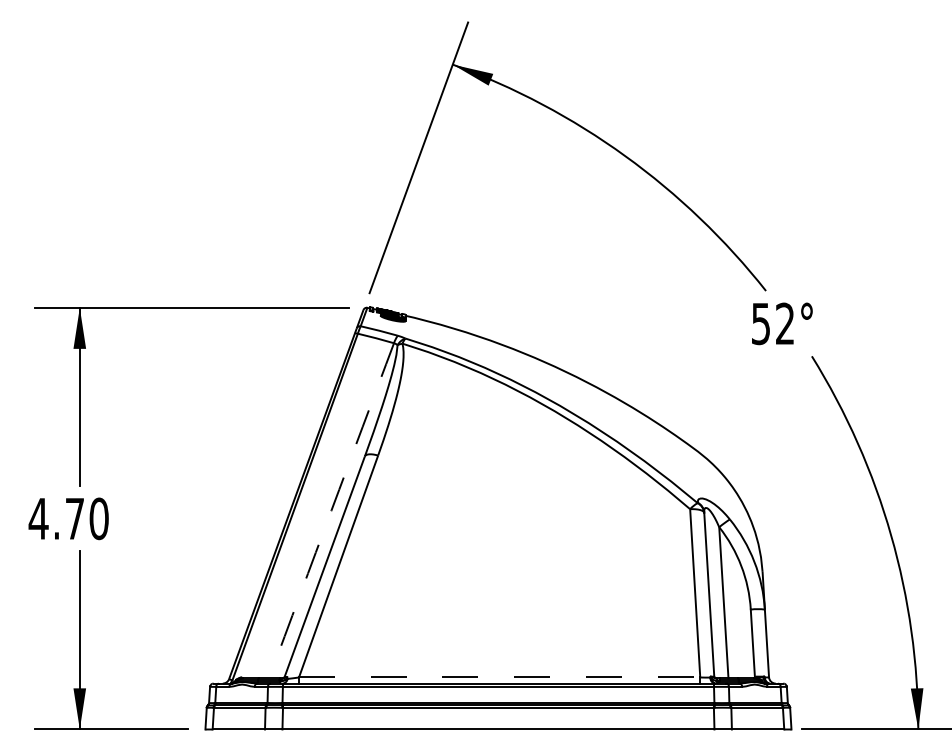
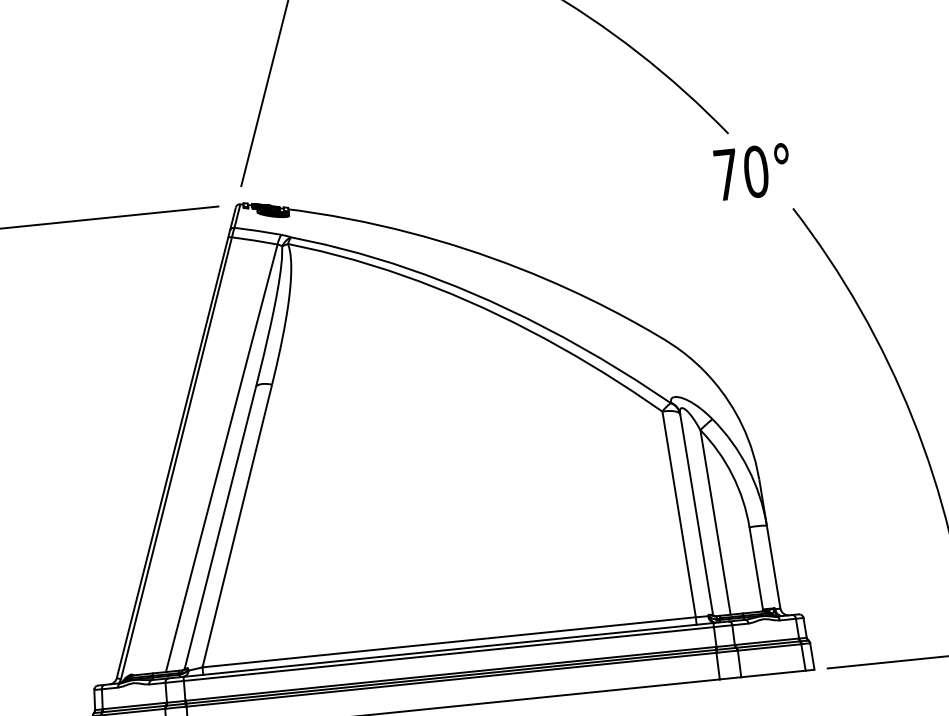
text: (773, 323) -> (741, 172), 52° -> 70°
arc: (331, 510) -> (221, 458), dashed -> solid
line: (499, 677) -> (449, 642), dashed -> solid

